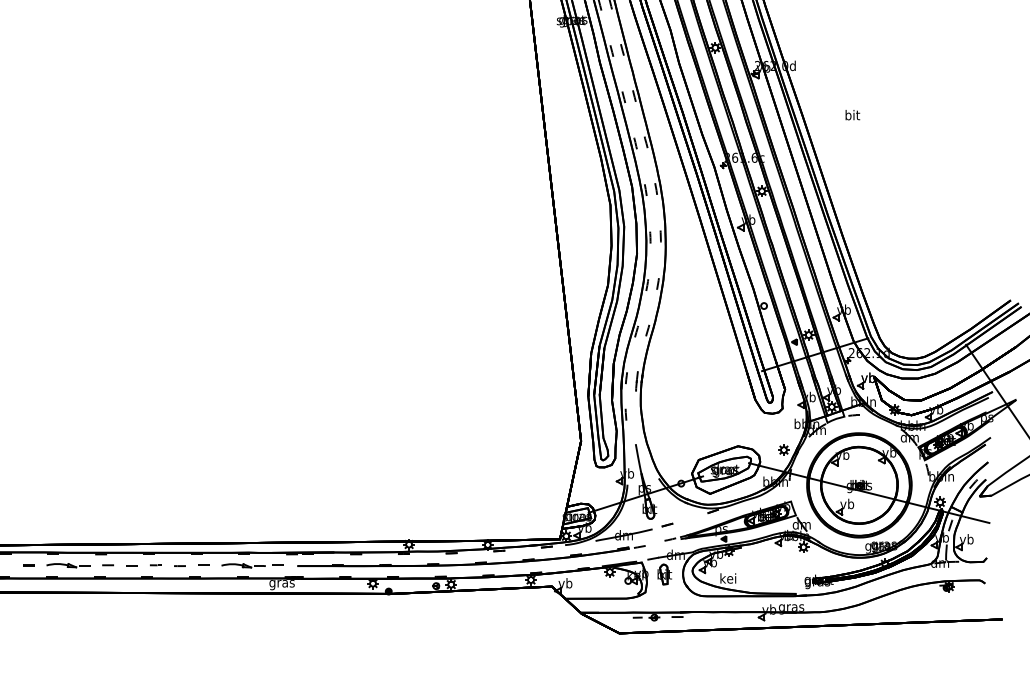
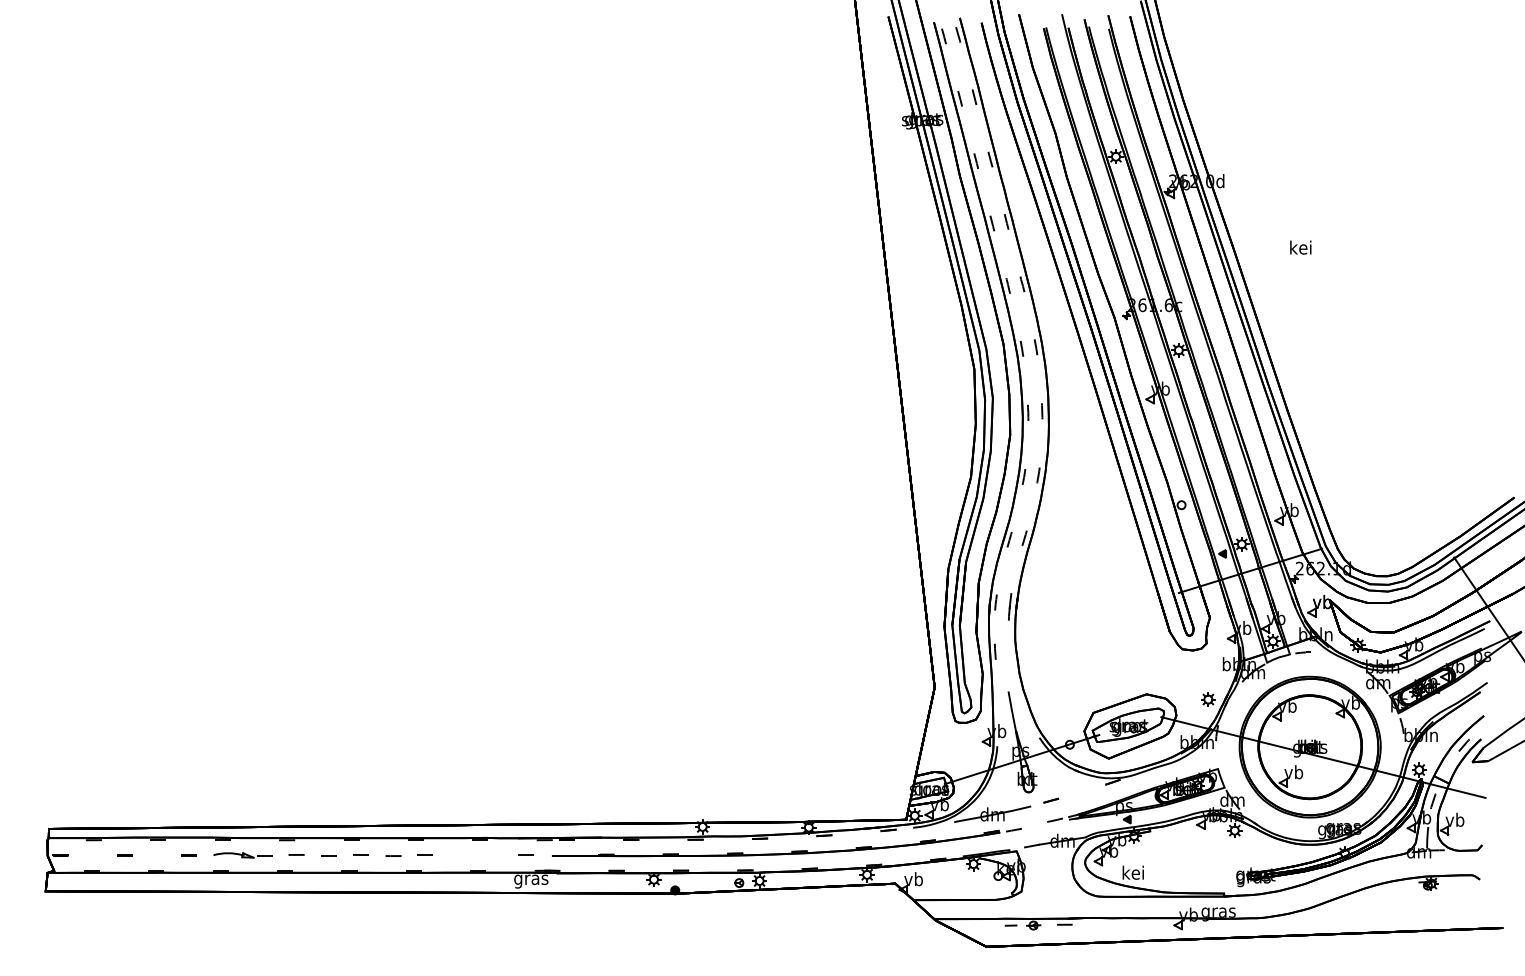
text: (852, 115) -> (1300, 247), bit -> kei
part: (243, 565) -> (479, 855), removed
part: (664, 574) -> (1047, 867), removed

